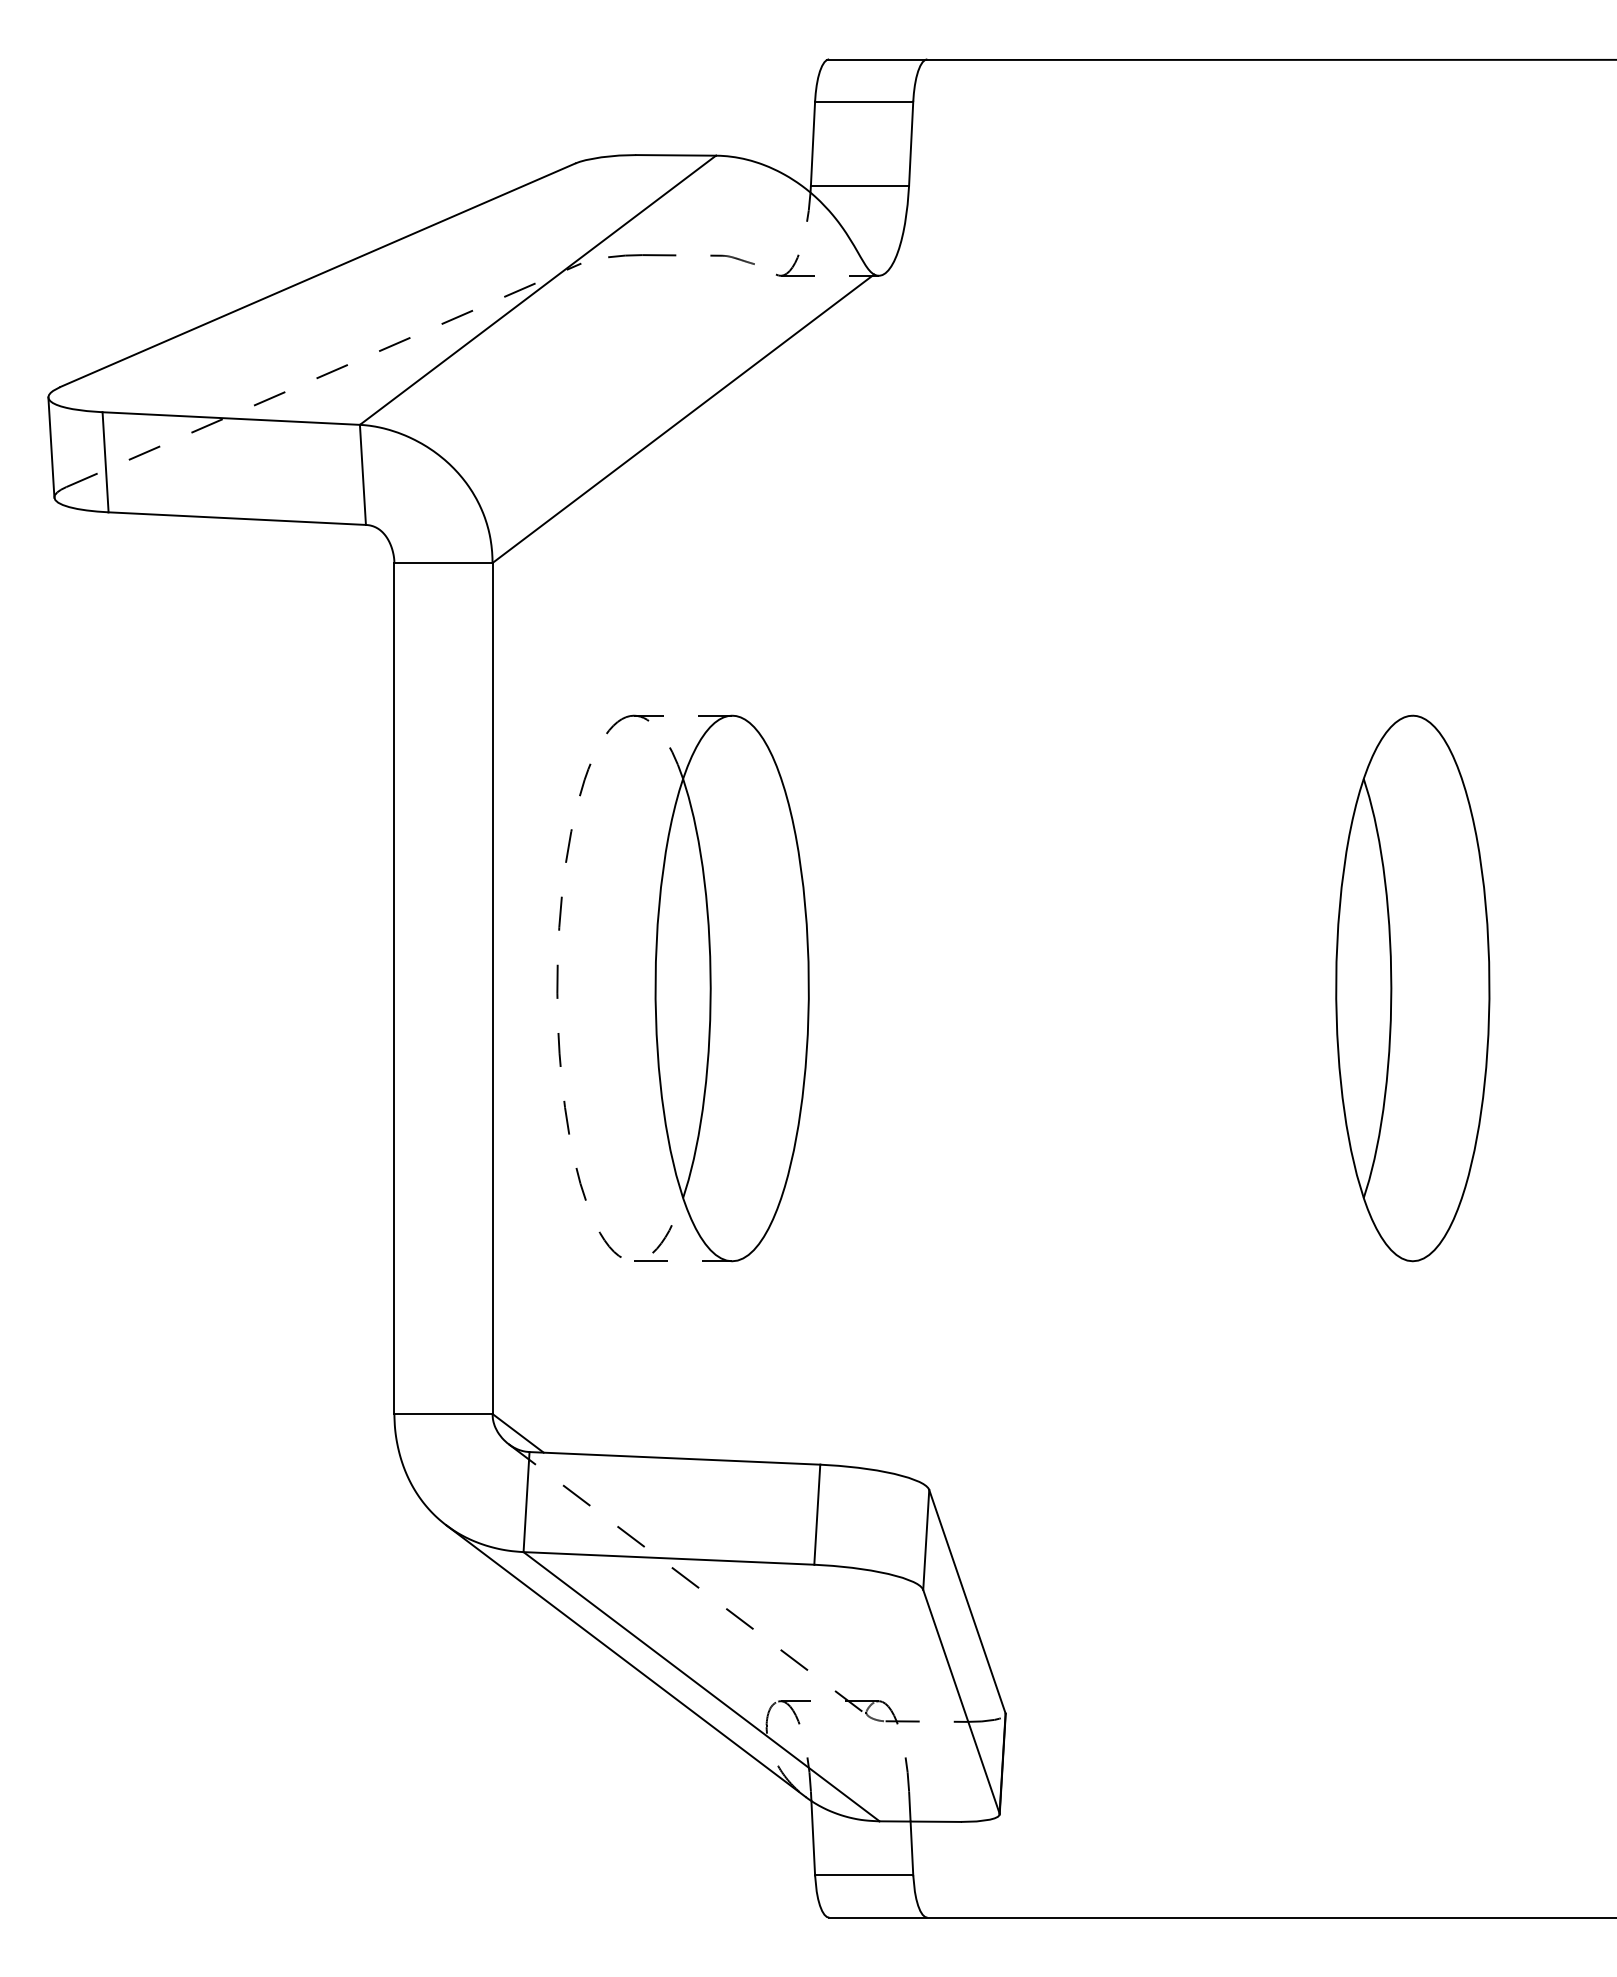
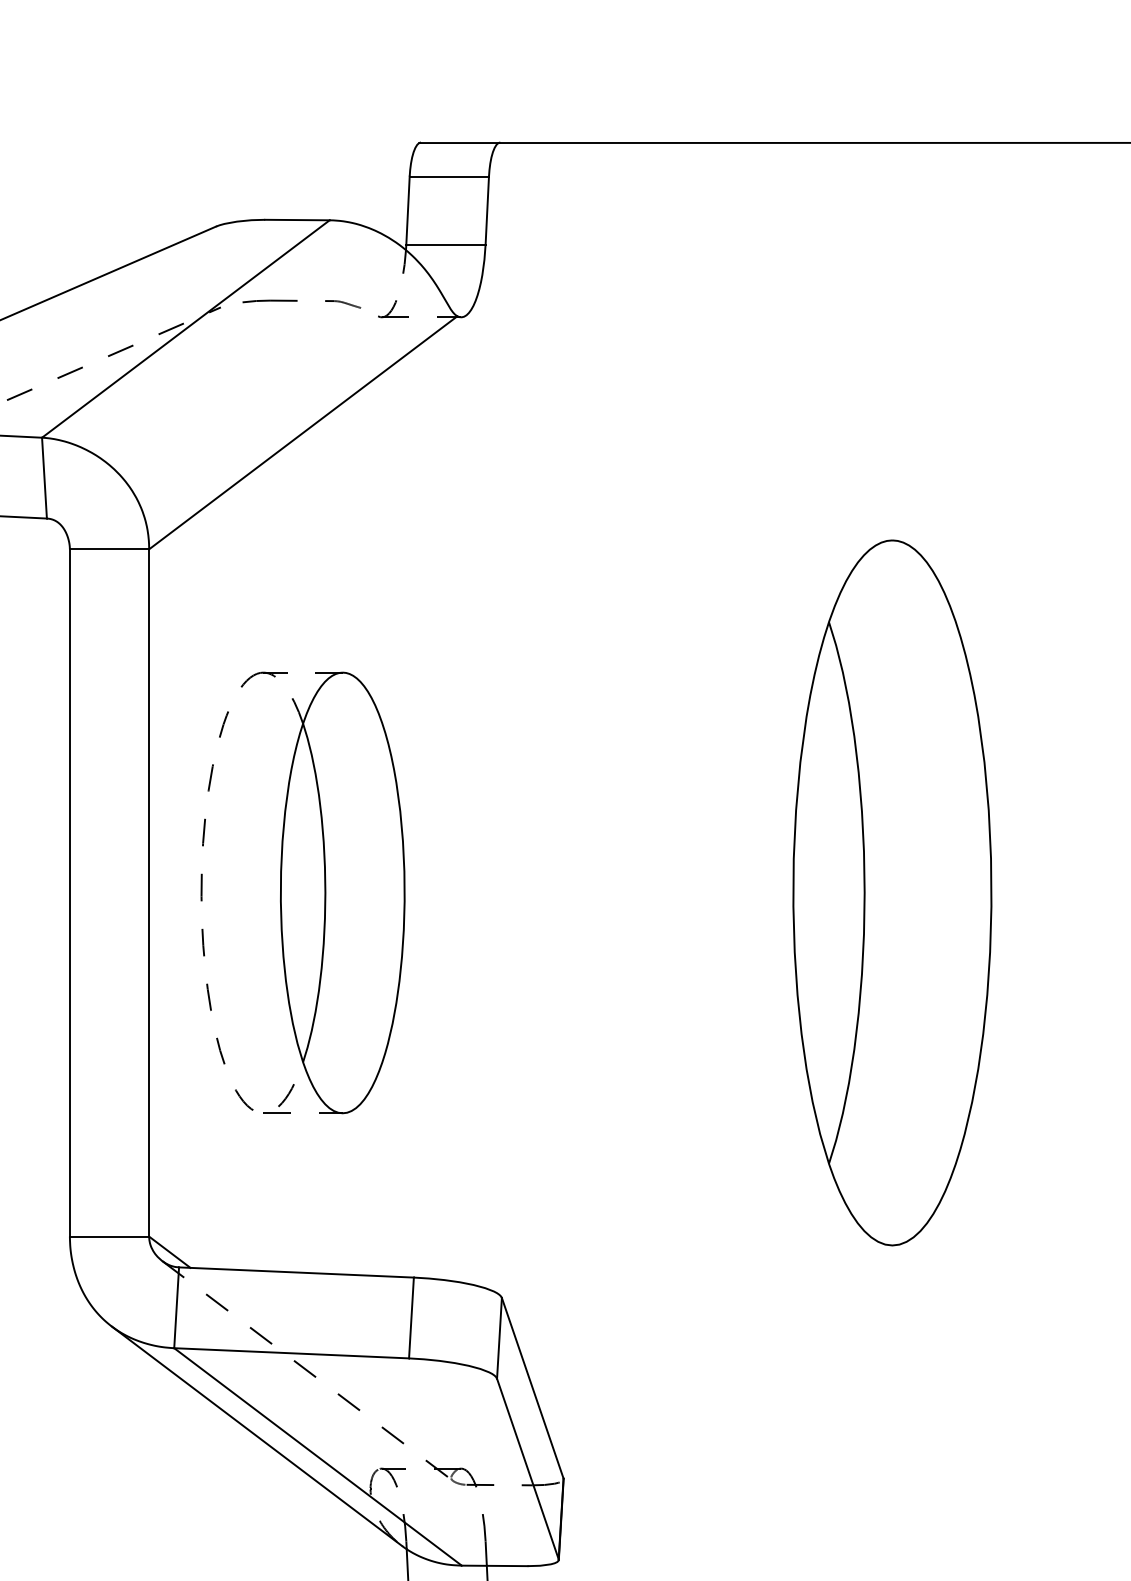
part: (1412, 988) -> (892, 892), size x1.6

